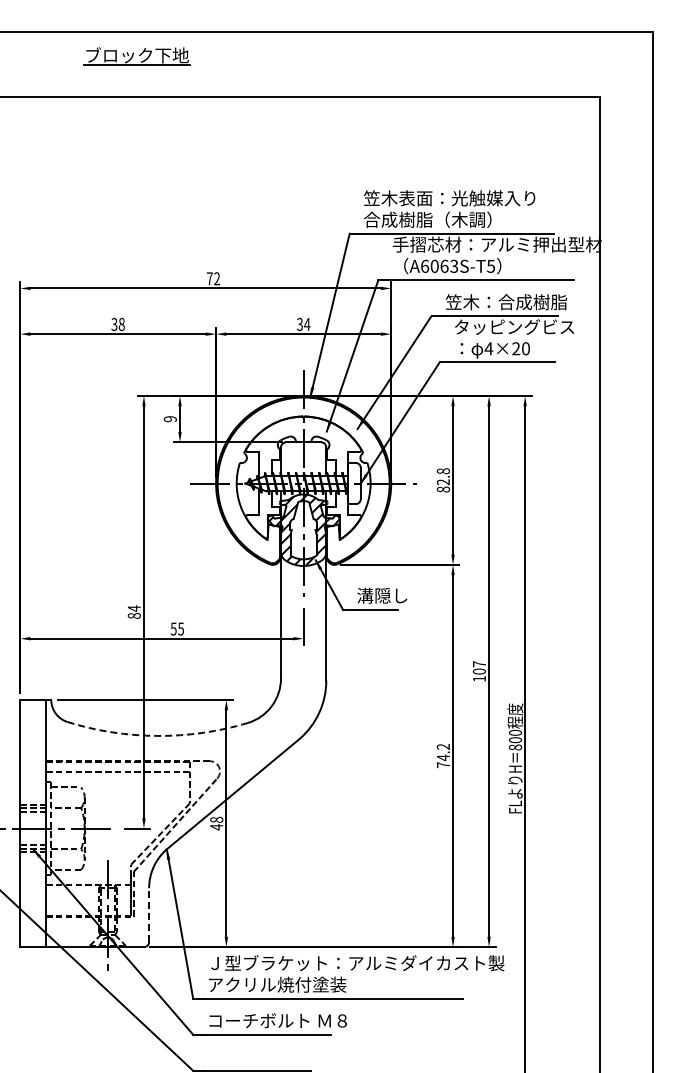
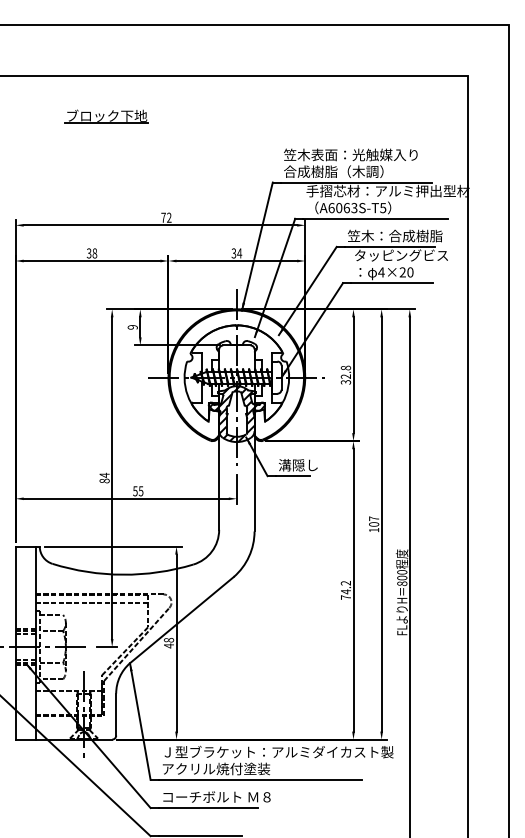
part: (136, 56) -> (106, 116), moved
text: (442, 489) -> (345, 382), 82.8 -> 32.8
arc: (157, 735) -> (122, 574), dashed -> solid
line: (149, 915) -> (116, 714), dashed -> solid

